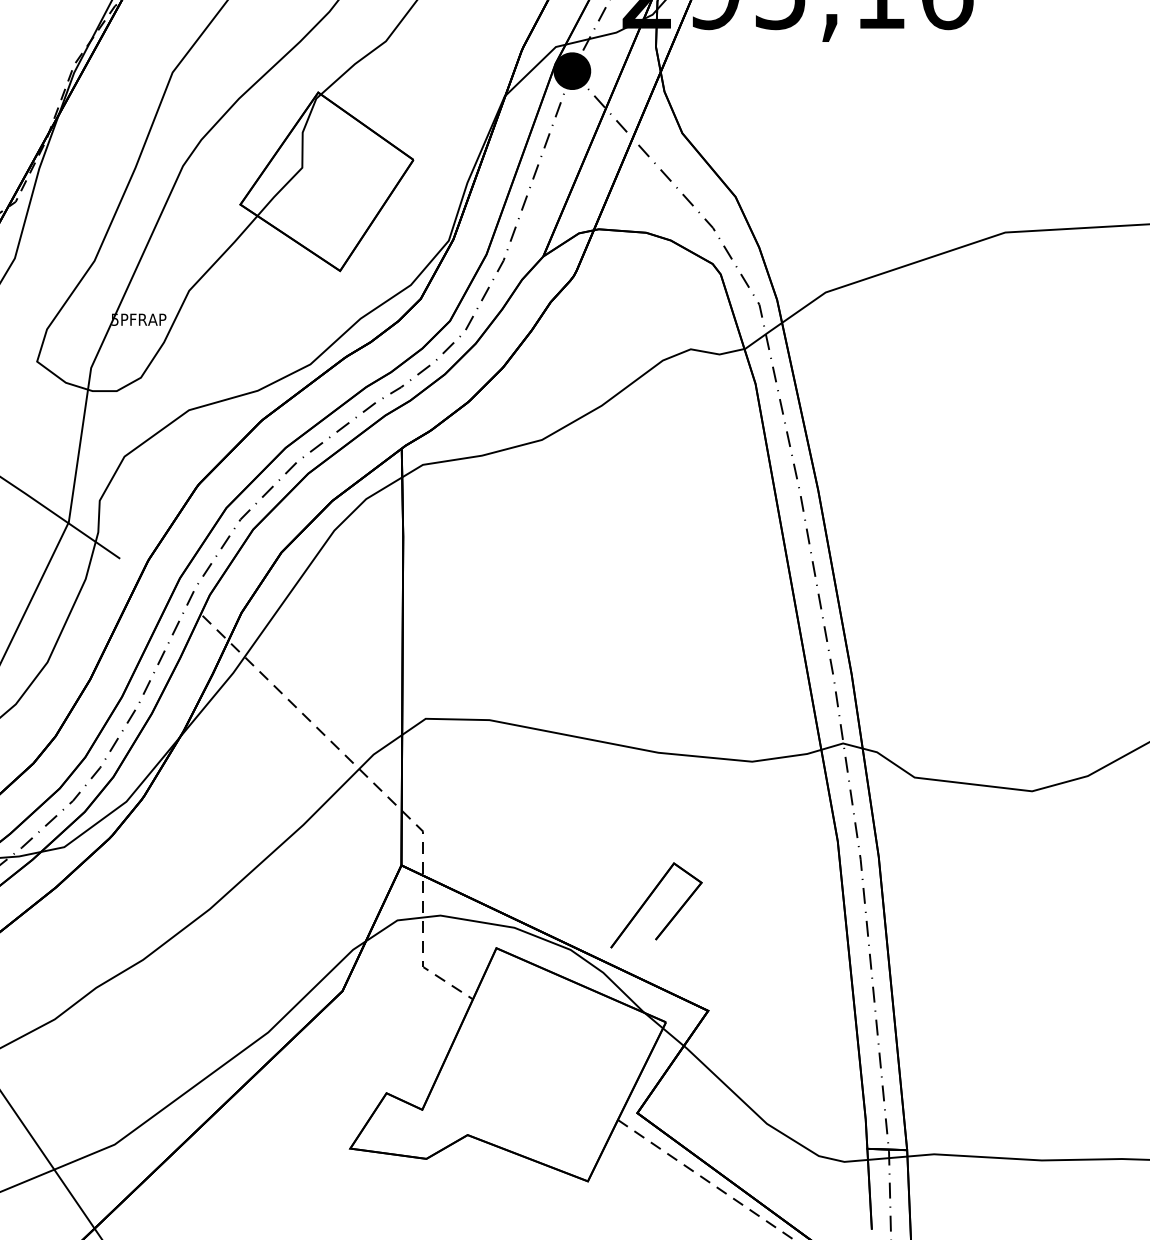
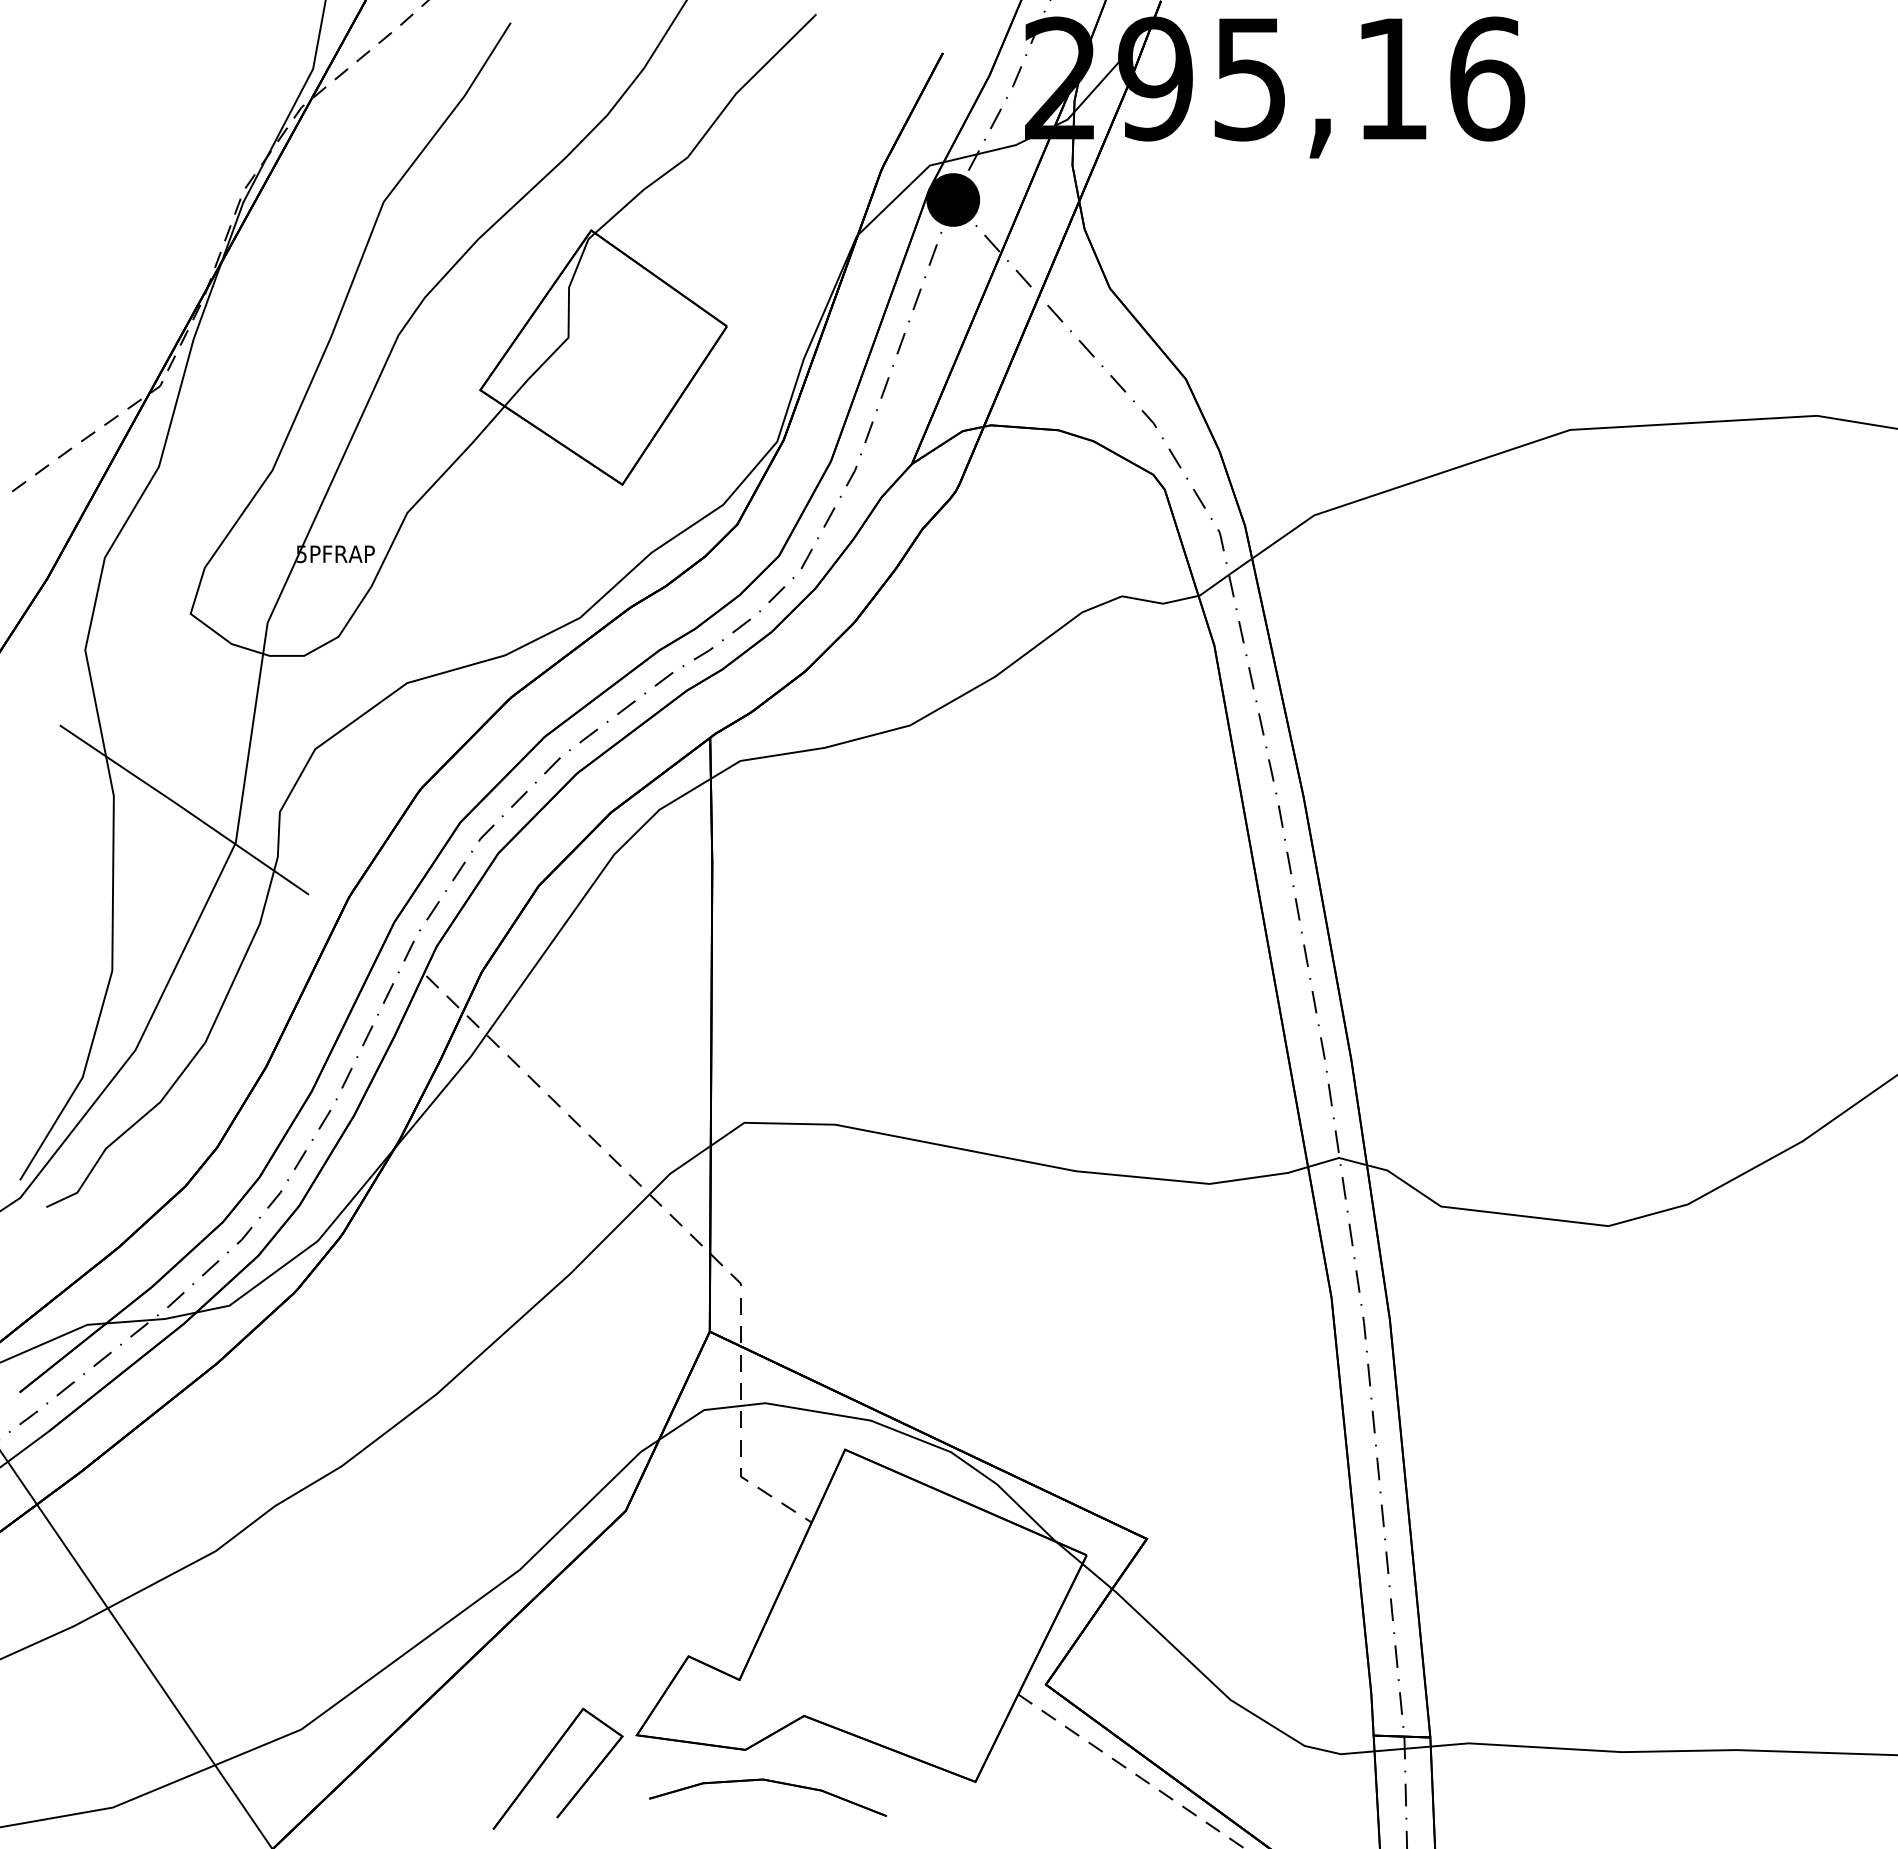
part: (647, 900) -> (545, 1761), moved
part: (444, 1181) -> (771, 1782), added

